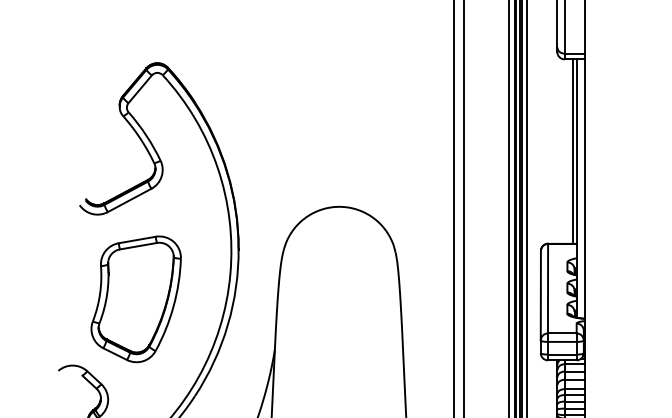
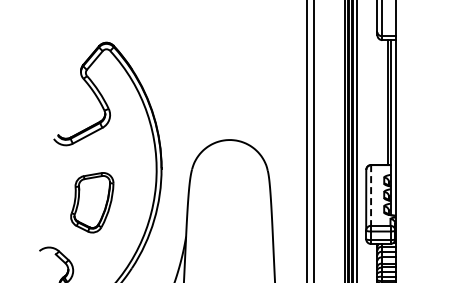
line: (548, 288) -> (371, 195), solid -> dashed
part: (136, 299) -> (92, 202), size x0.7

